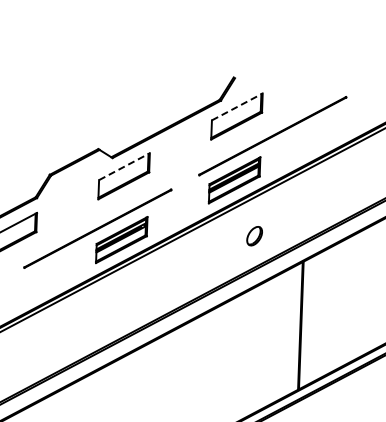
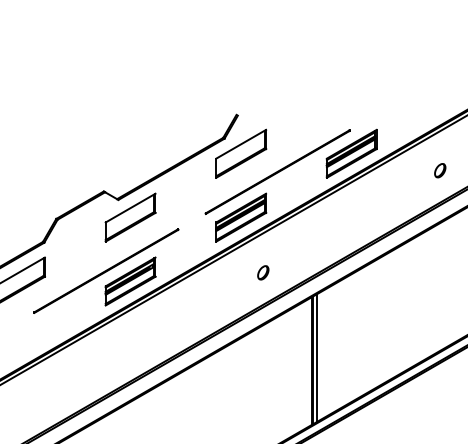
line: (237, 107) -> (241, 144), dashed -> solid
part: (347, 120) -> (351, 153), added
line: (124, 167) -> (130, 208), dashed -> solid
part: (254, 235) -> (263, 272), size x0.71
line: (304, 323) -> (316, 358), added

